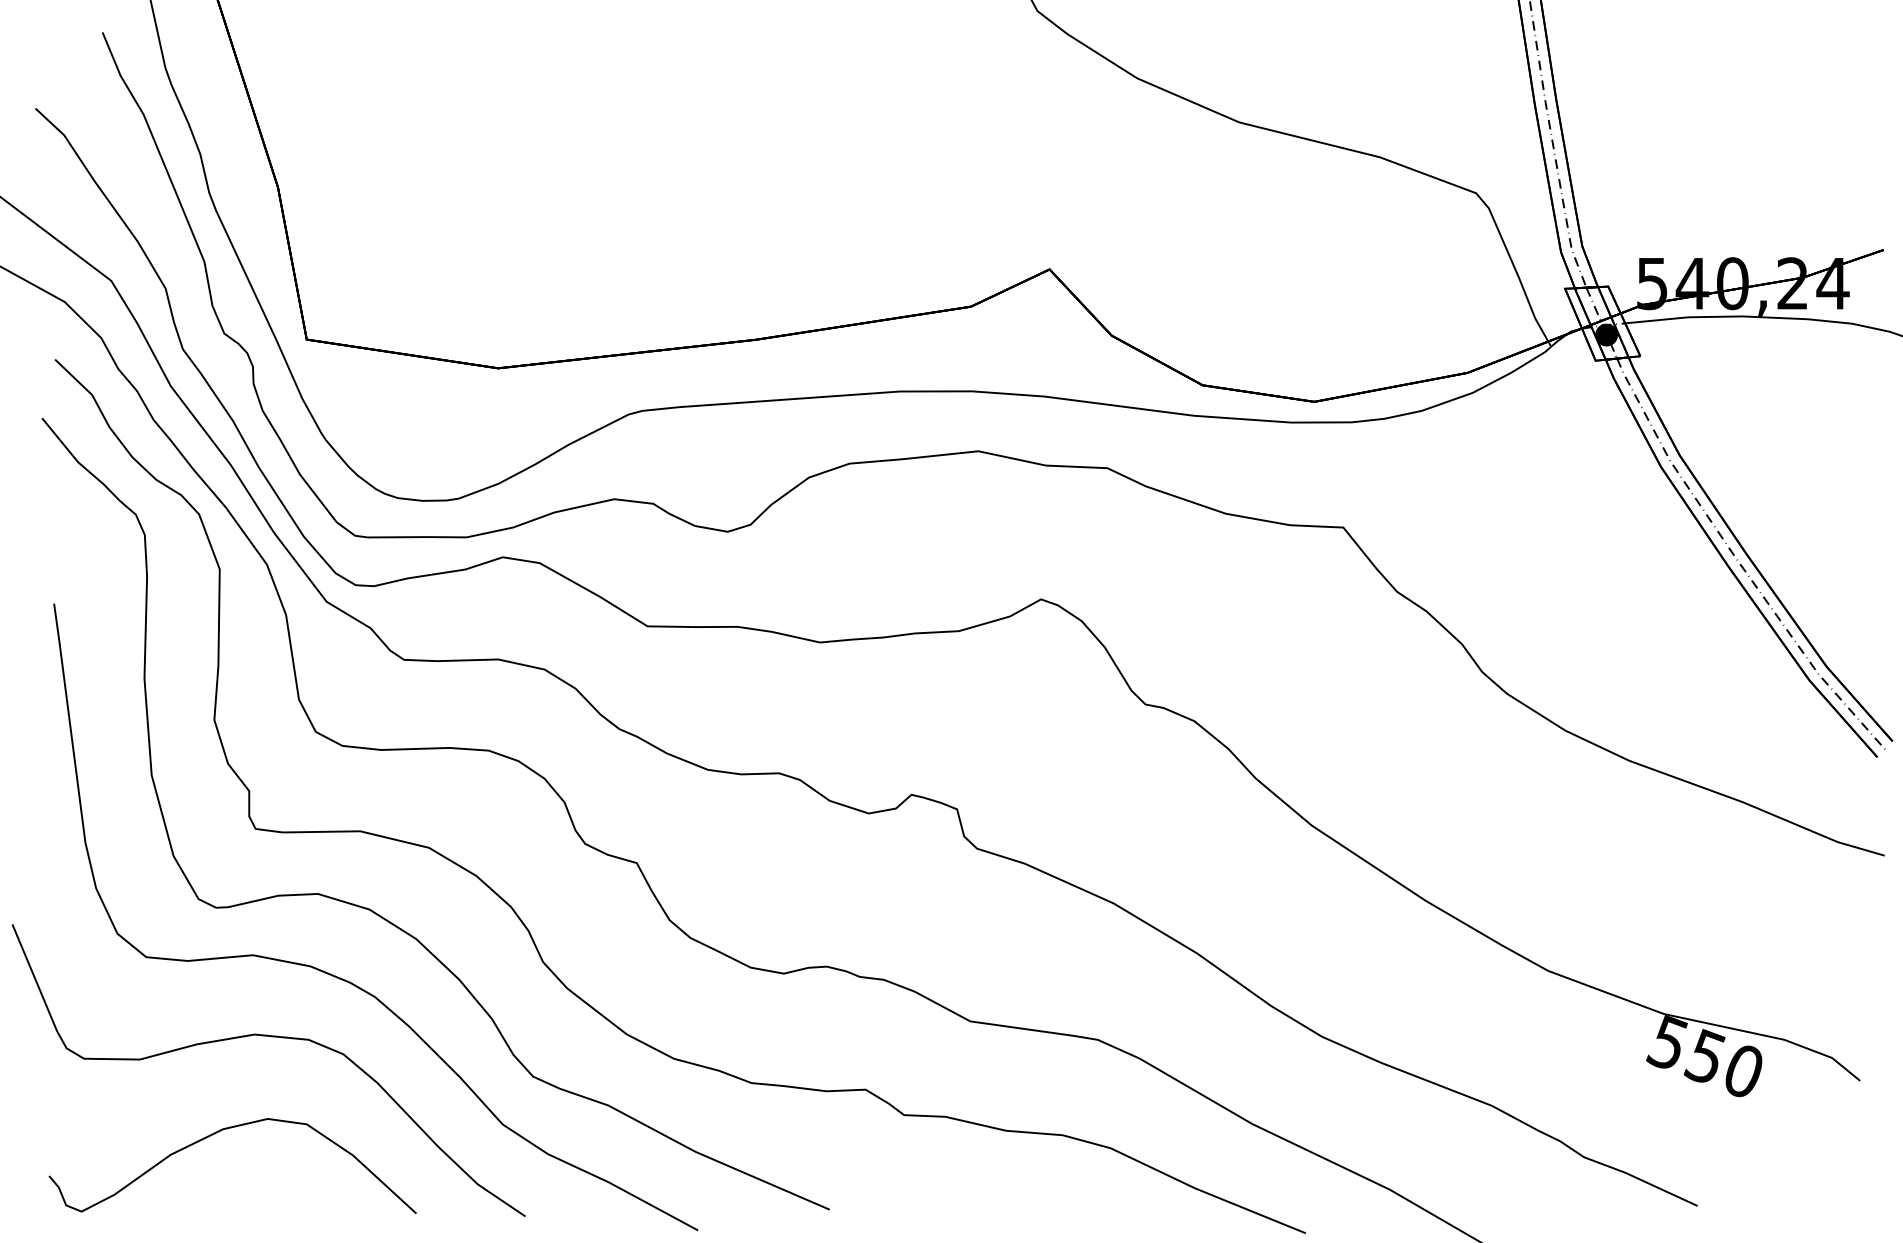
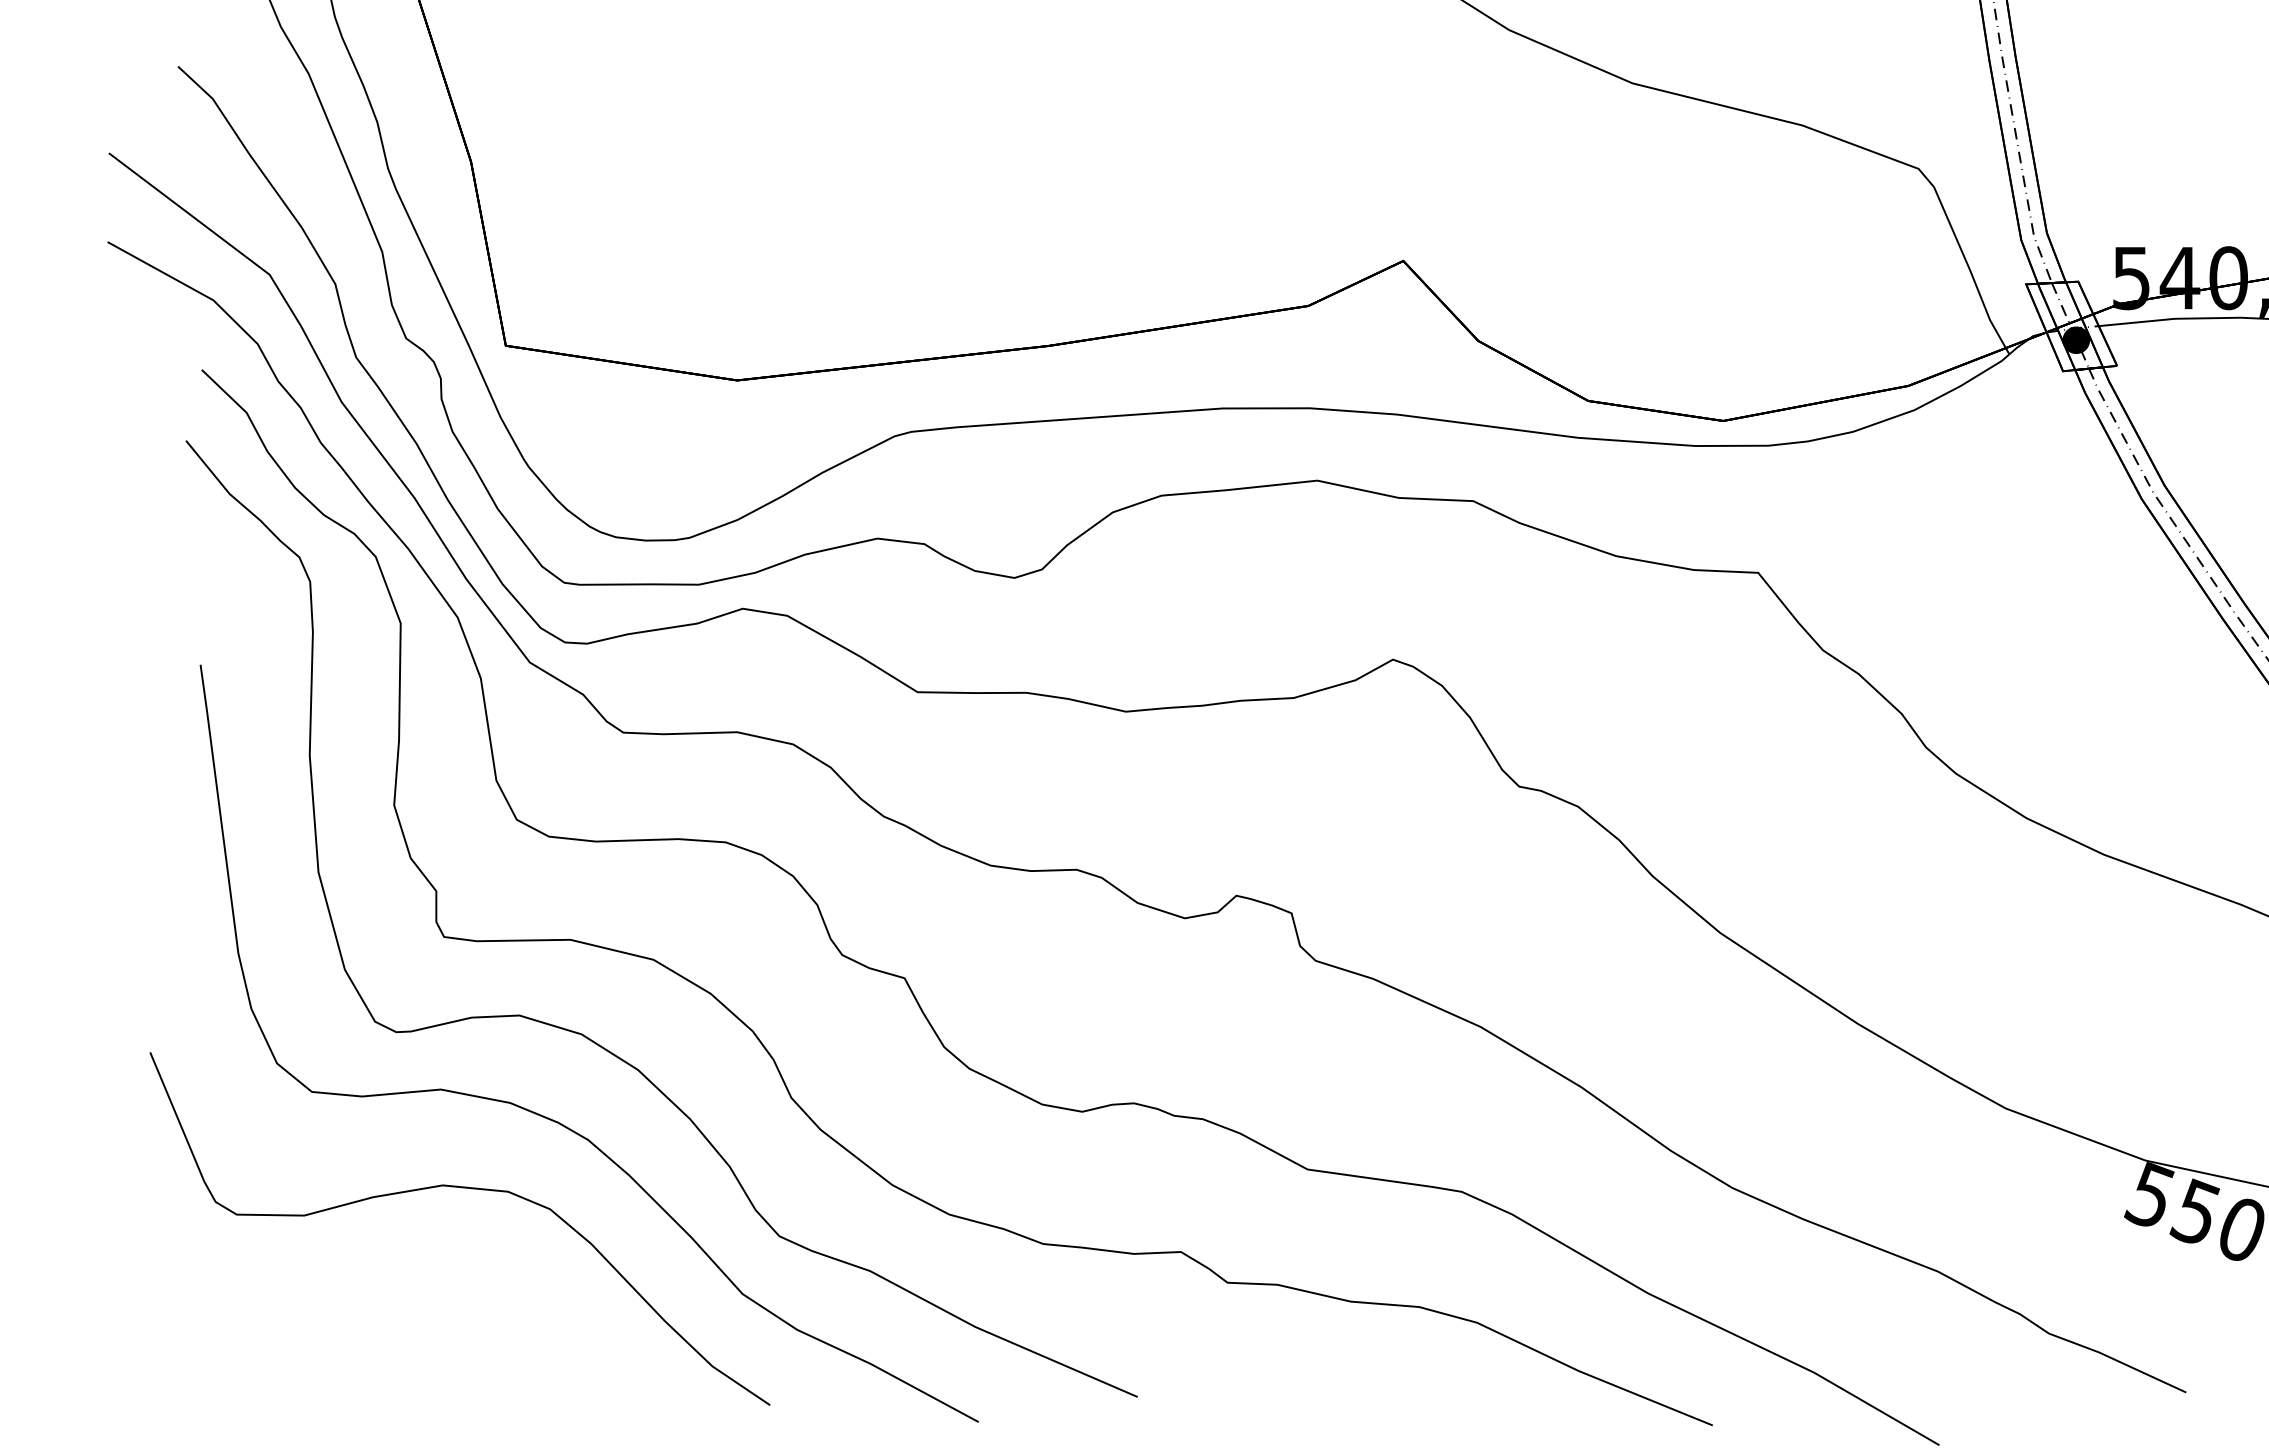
curve: (219, 1132) -> (400, 1303), removed

